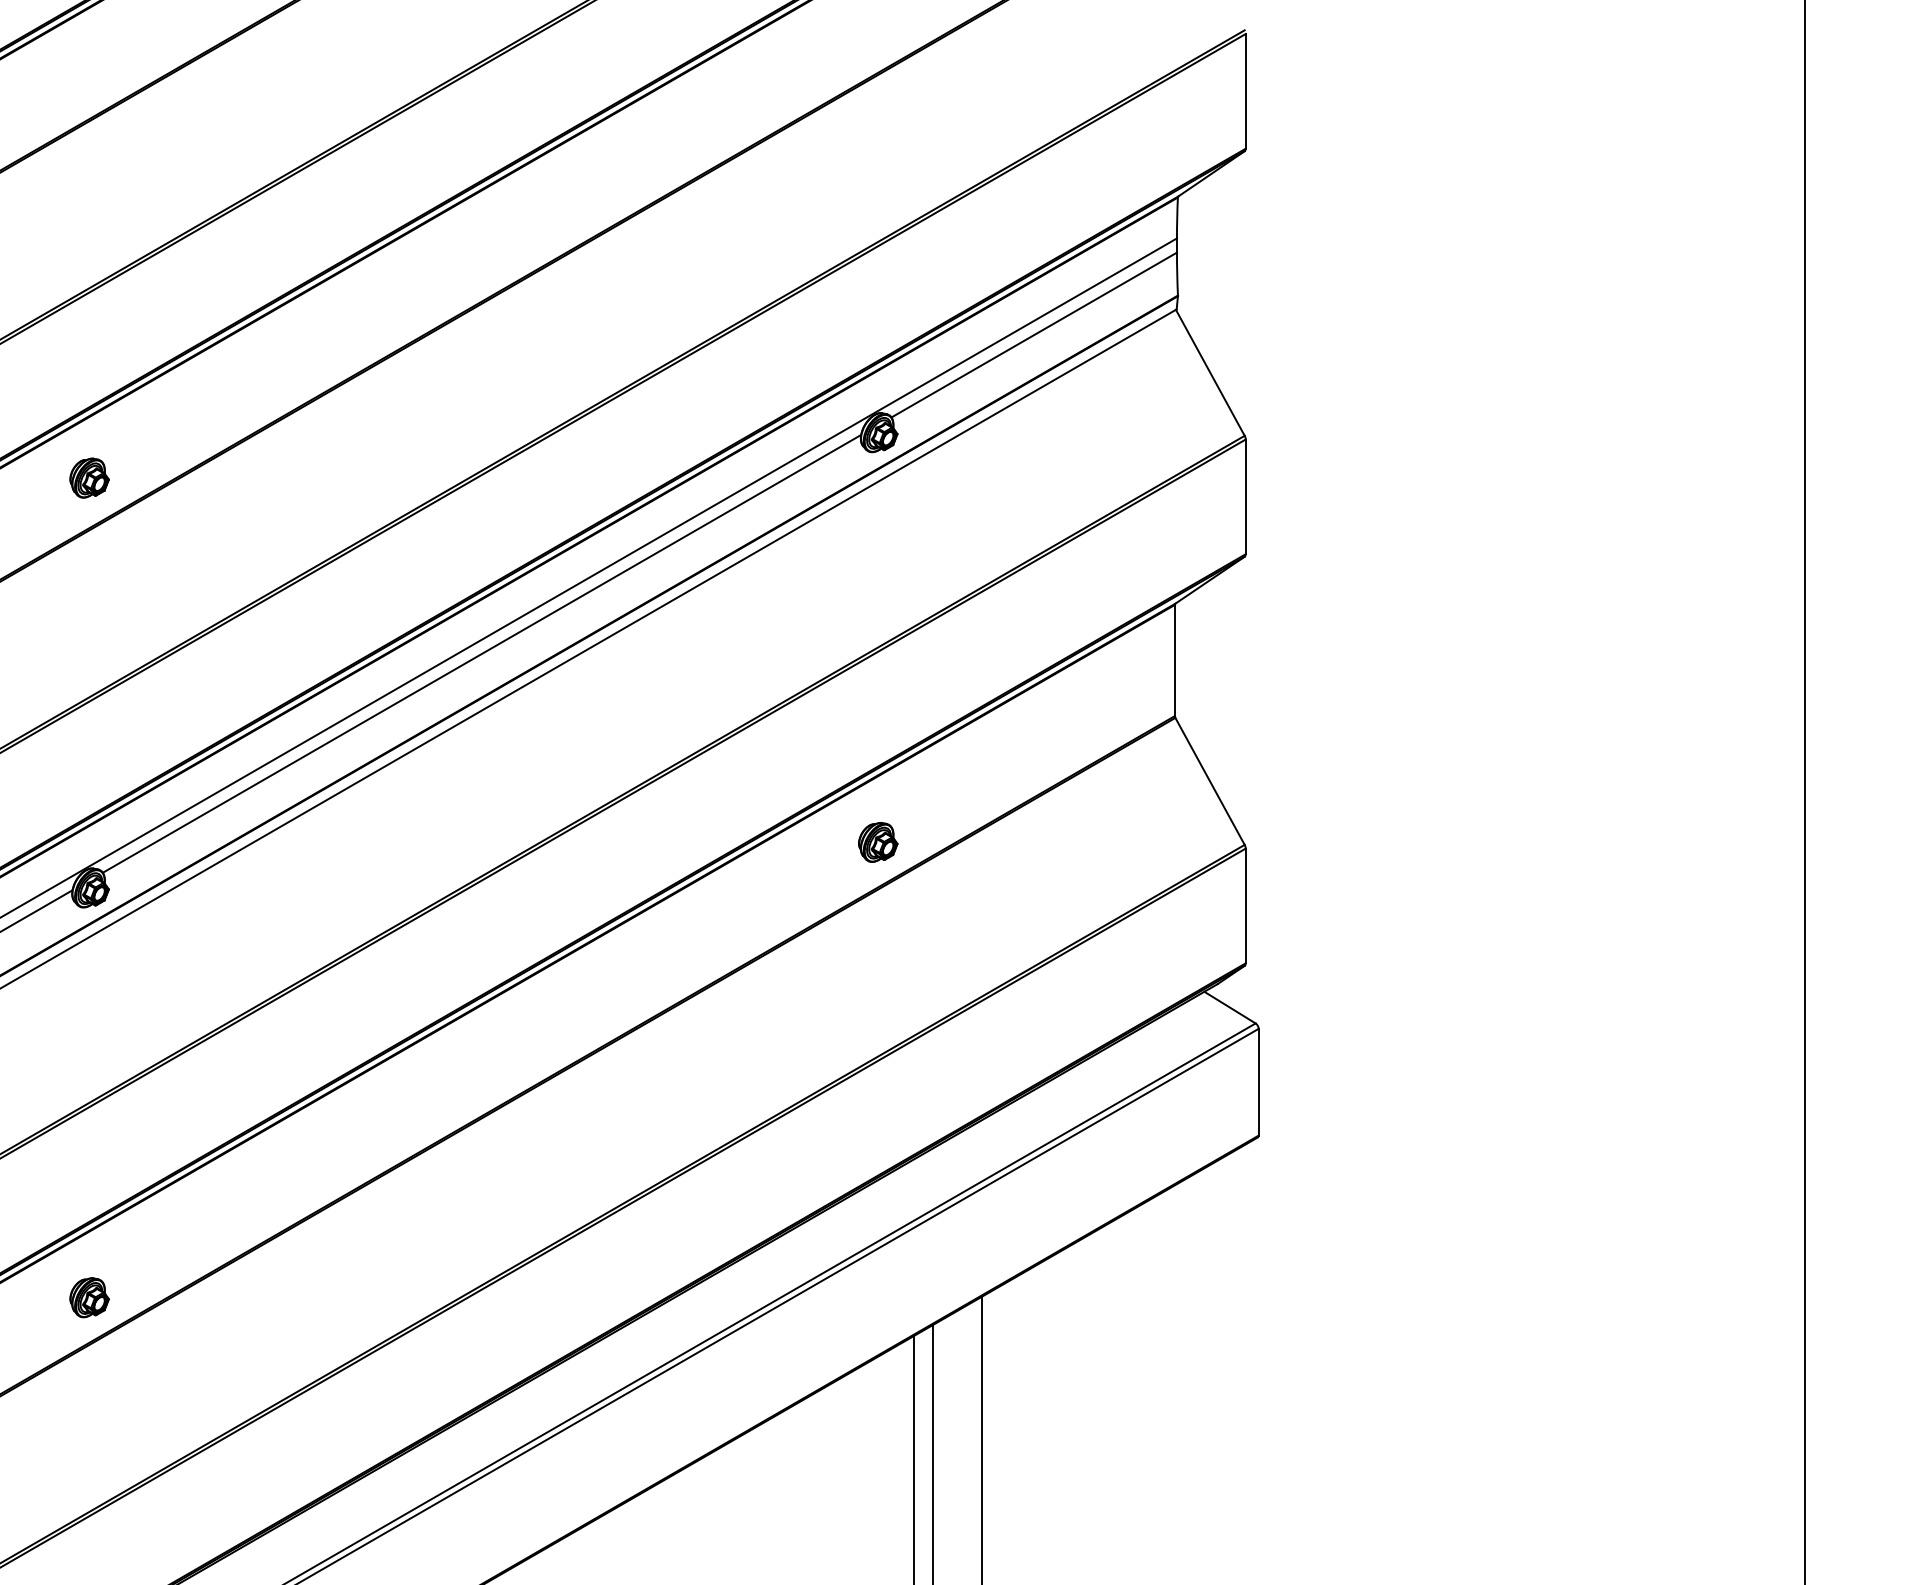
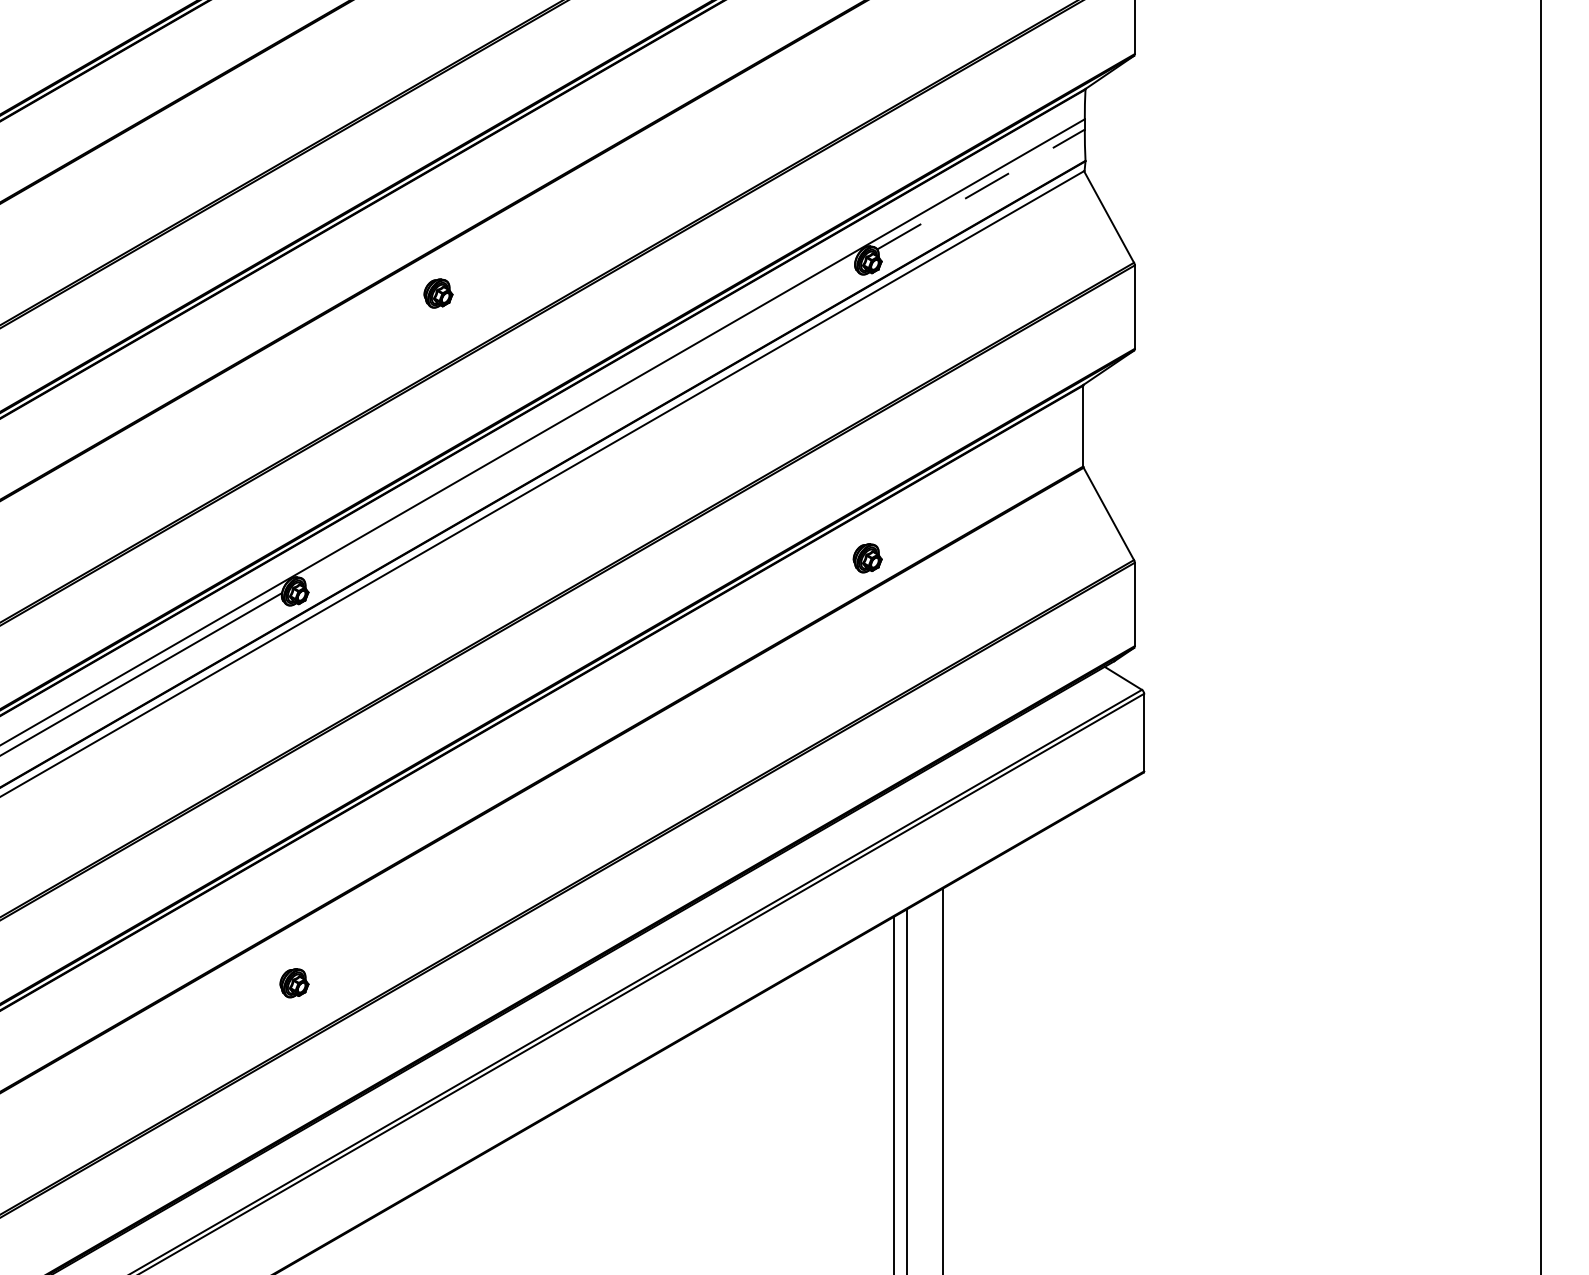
line: (1034, 335) -> (981, 189), solid -> dashed
part: (89, 478) -> (438, 293), moved
line: (481, 654) -> (579, 421), removed
part: (89, 1298) -> (294, 983), moved

